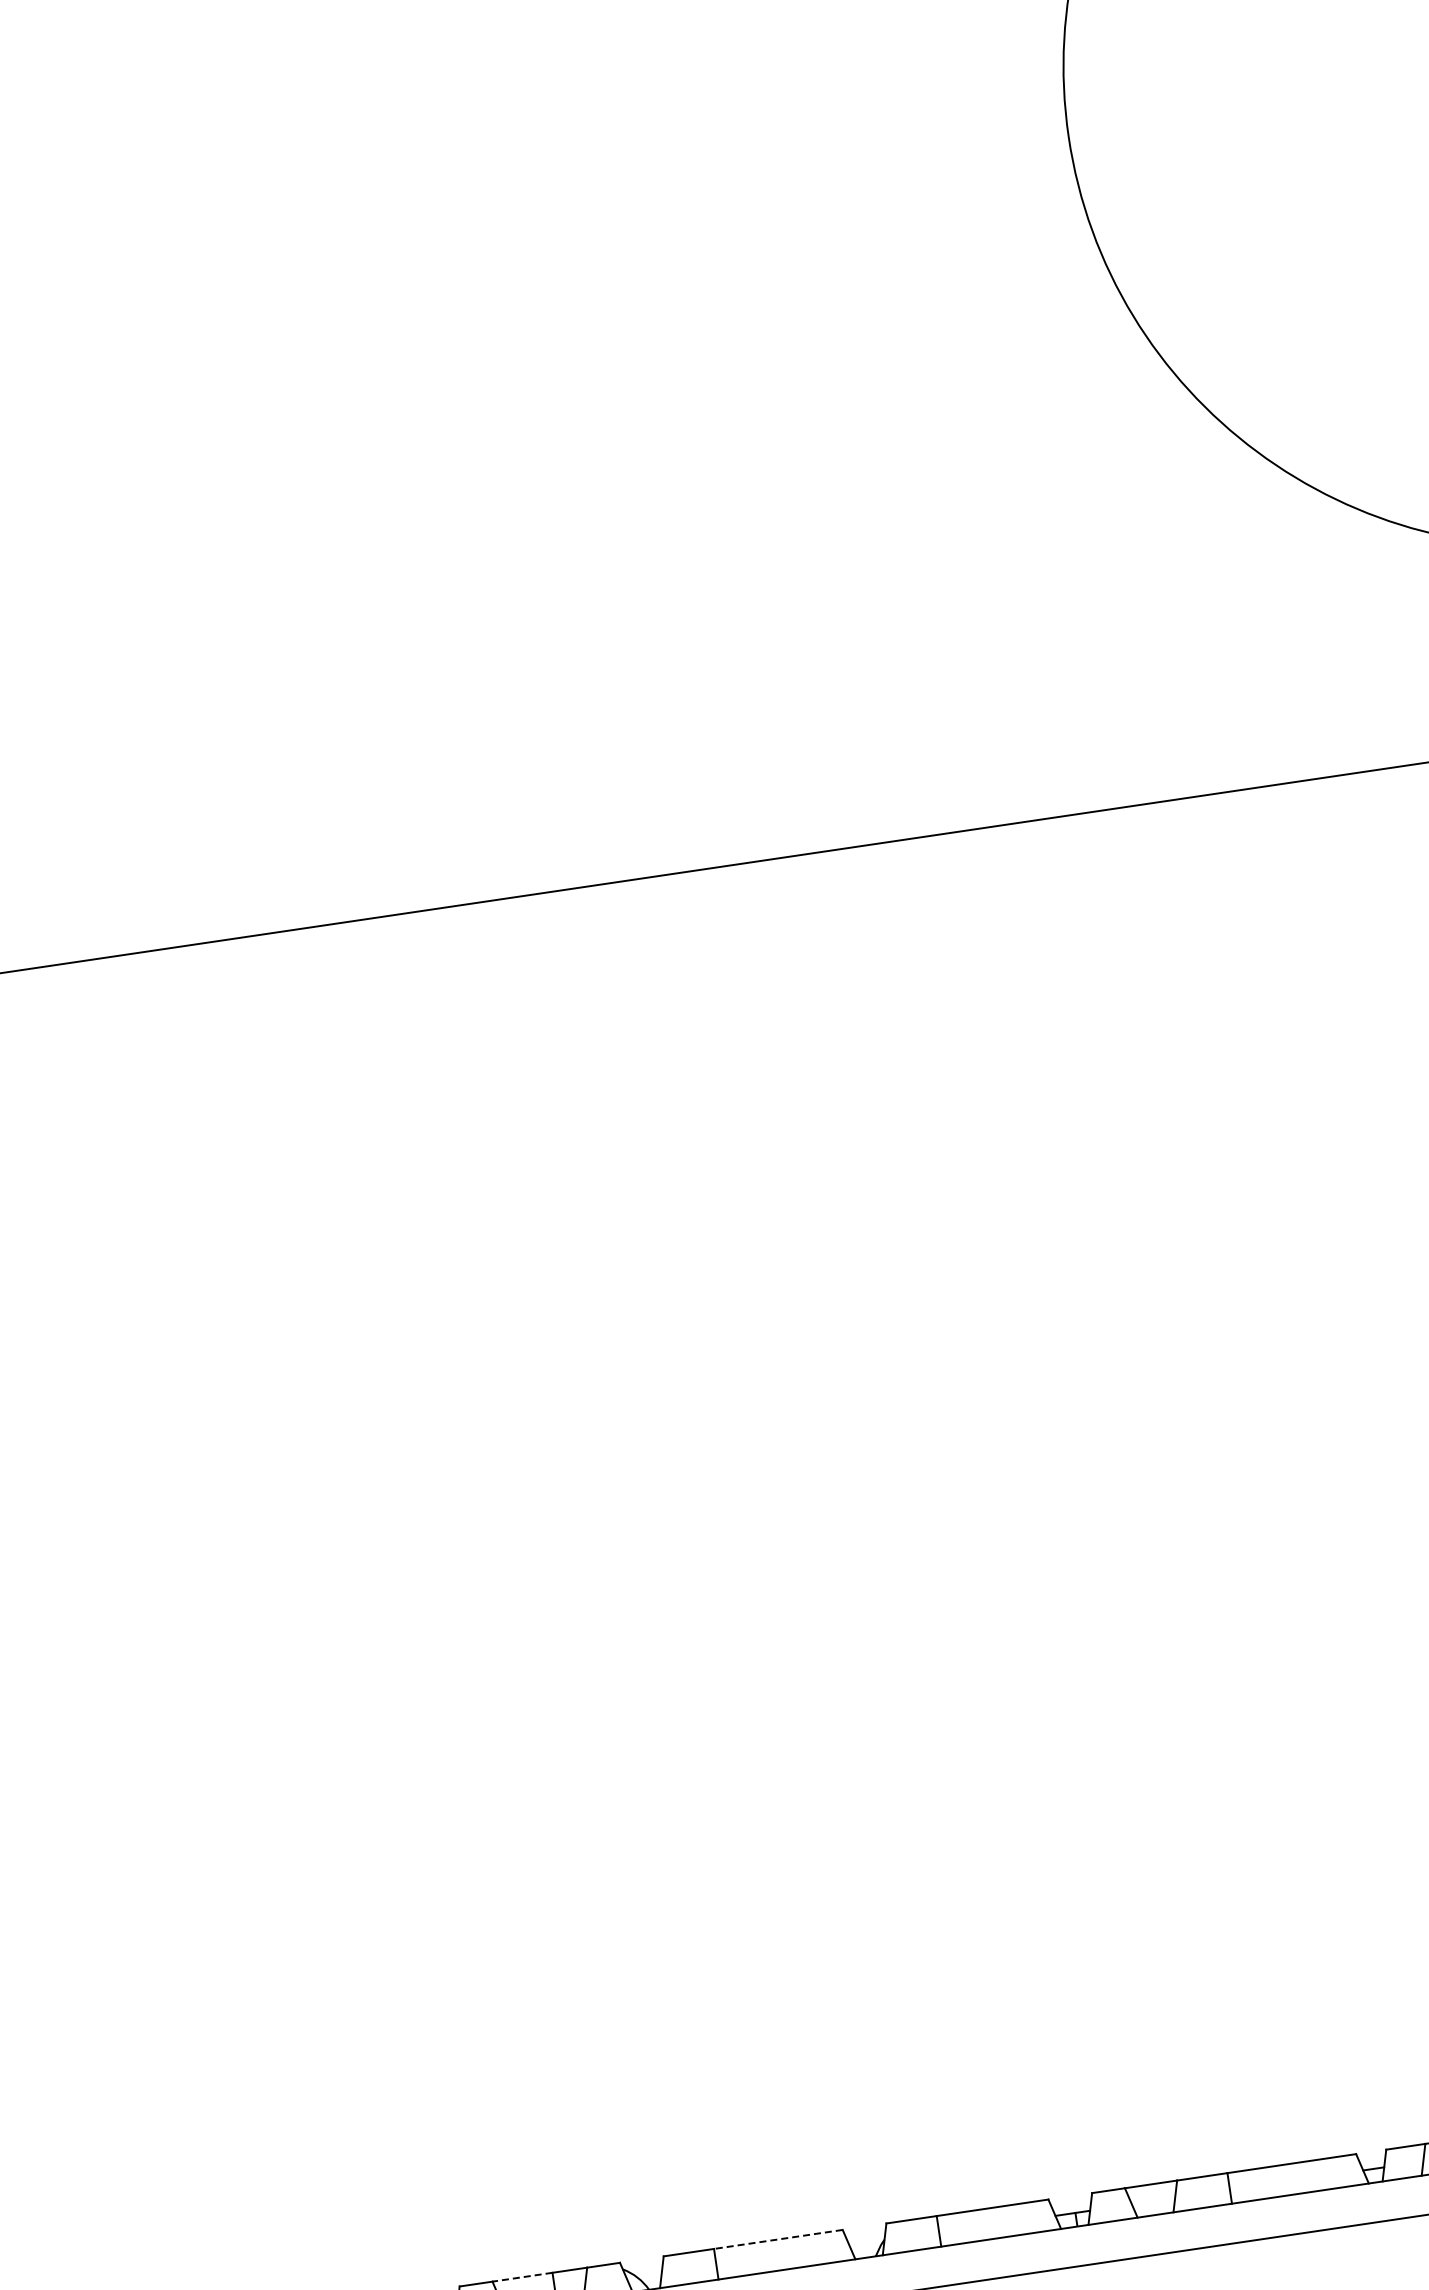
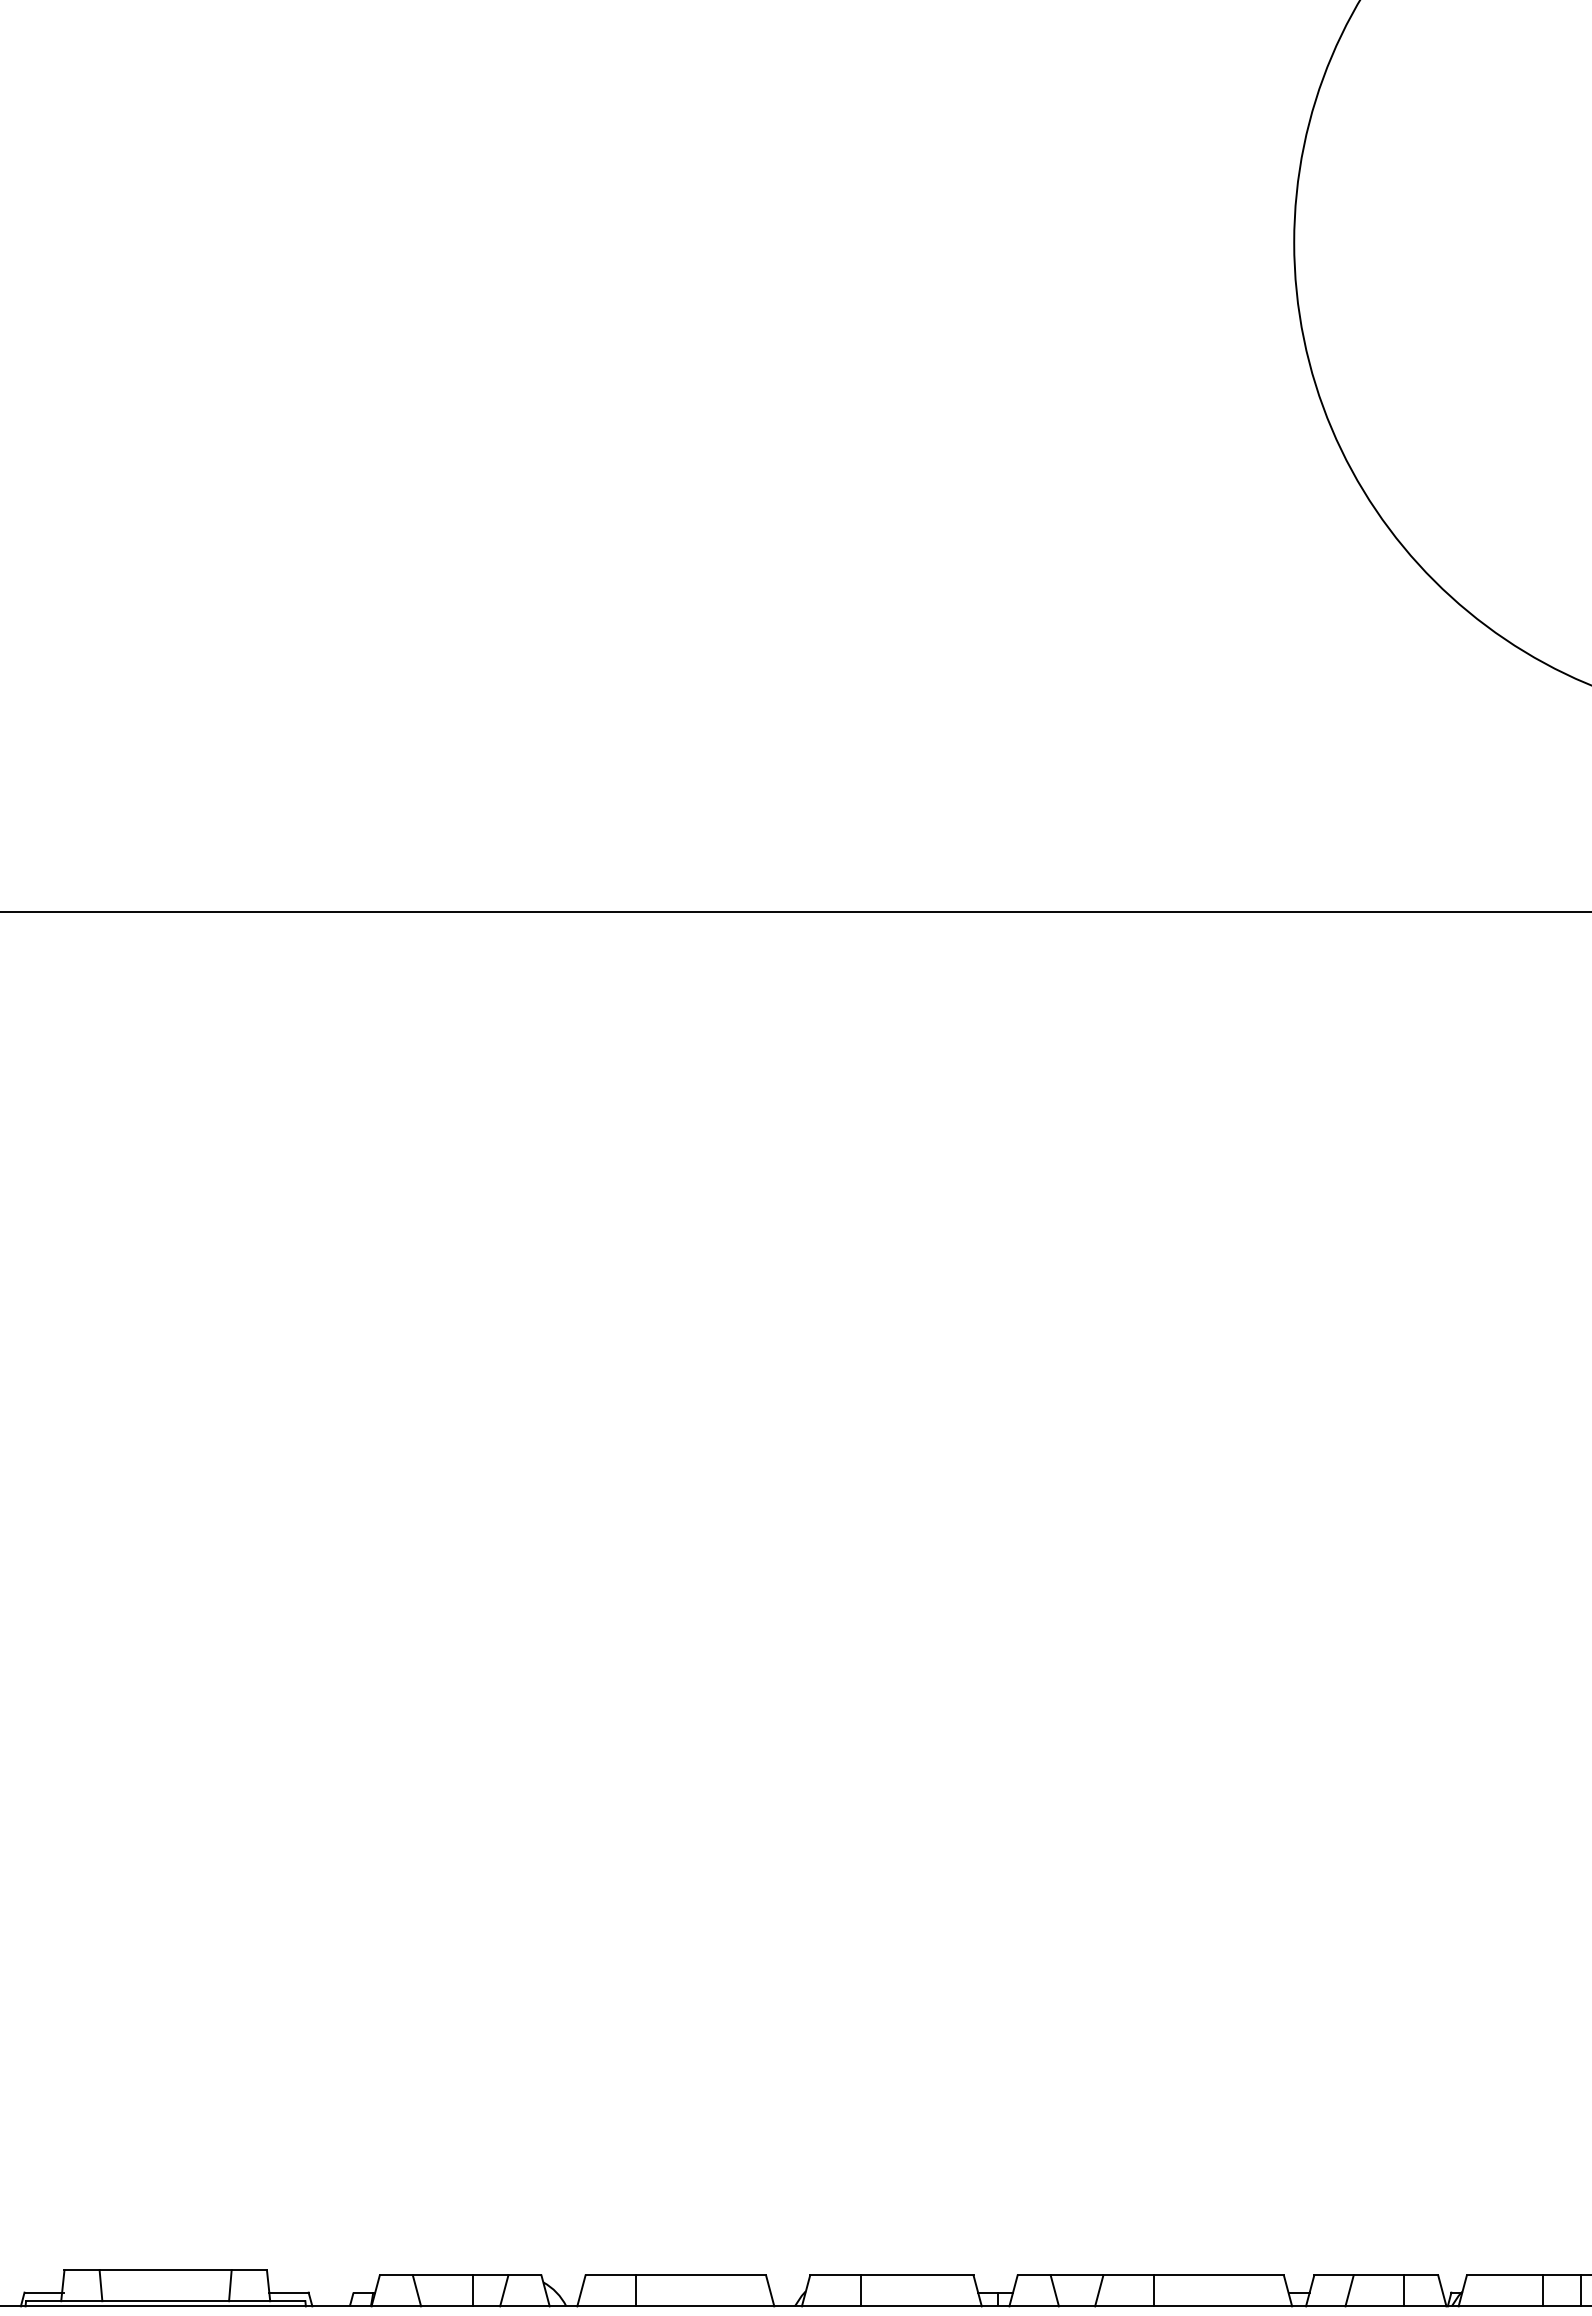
line: (778, 2239) -> (701, 2275), dashed -> solid
line: (521, 2277) -> (442, 2275), dashed -> solid

